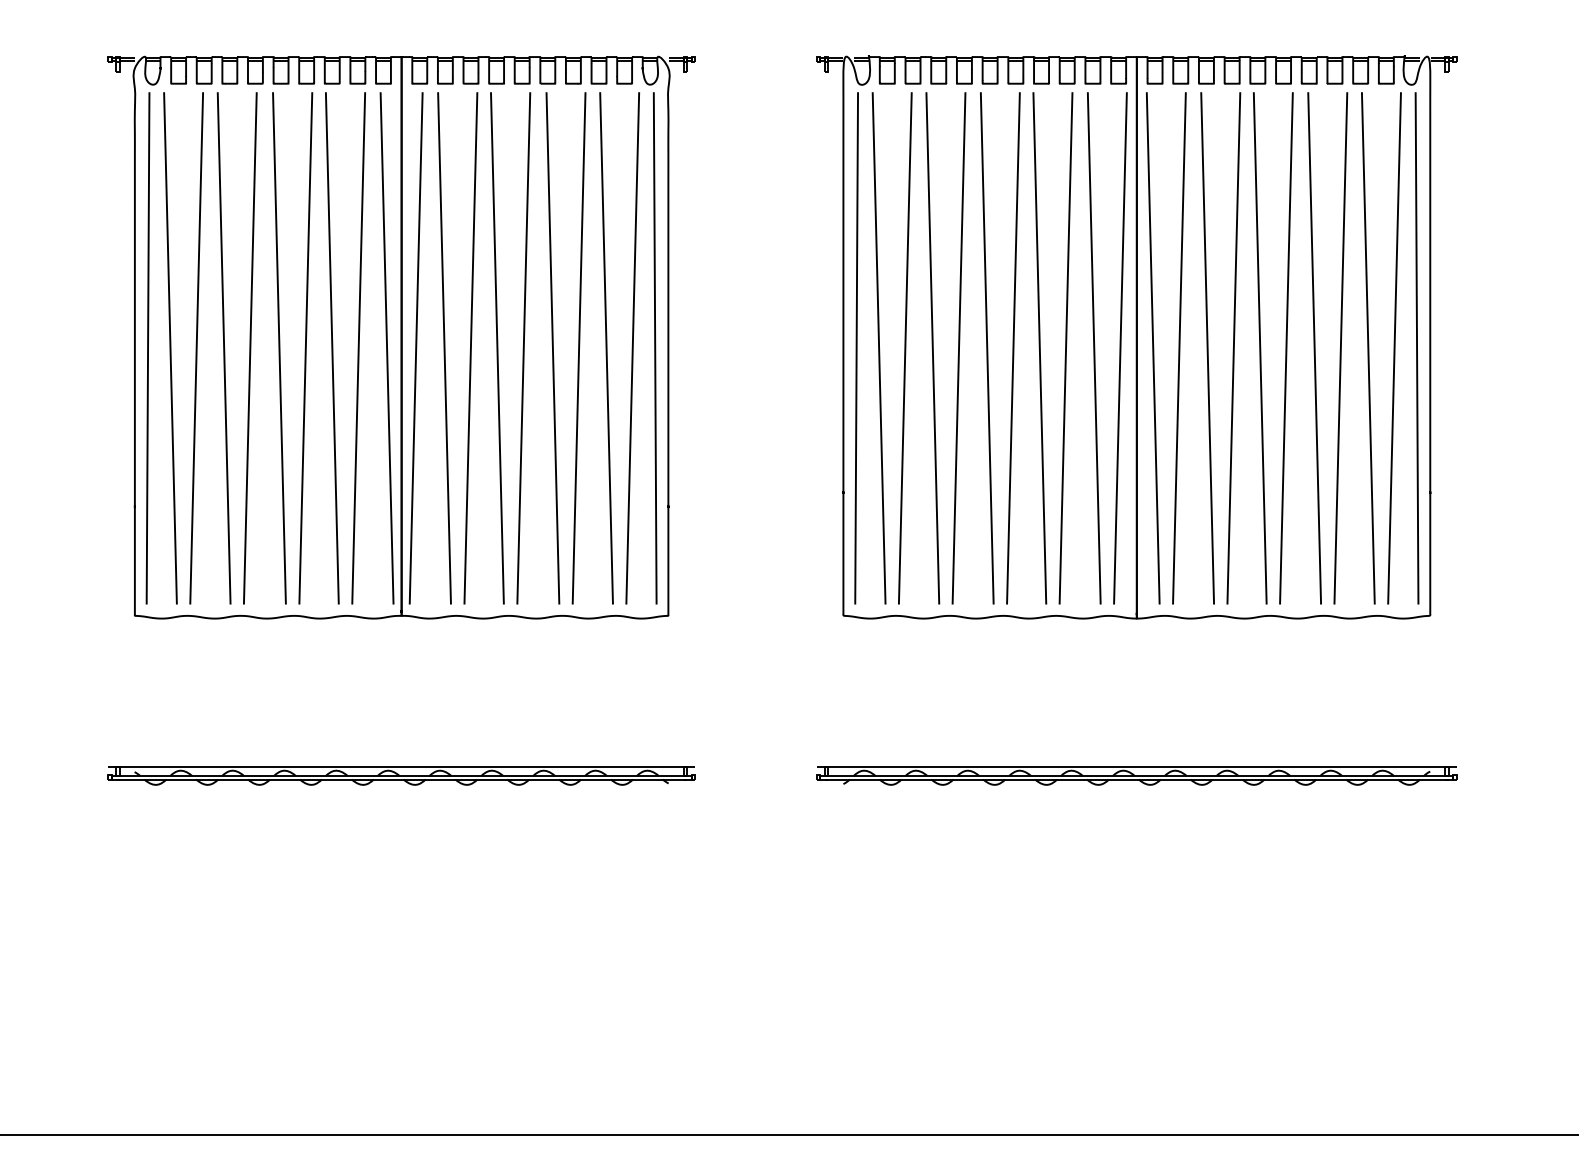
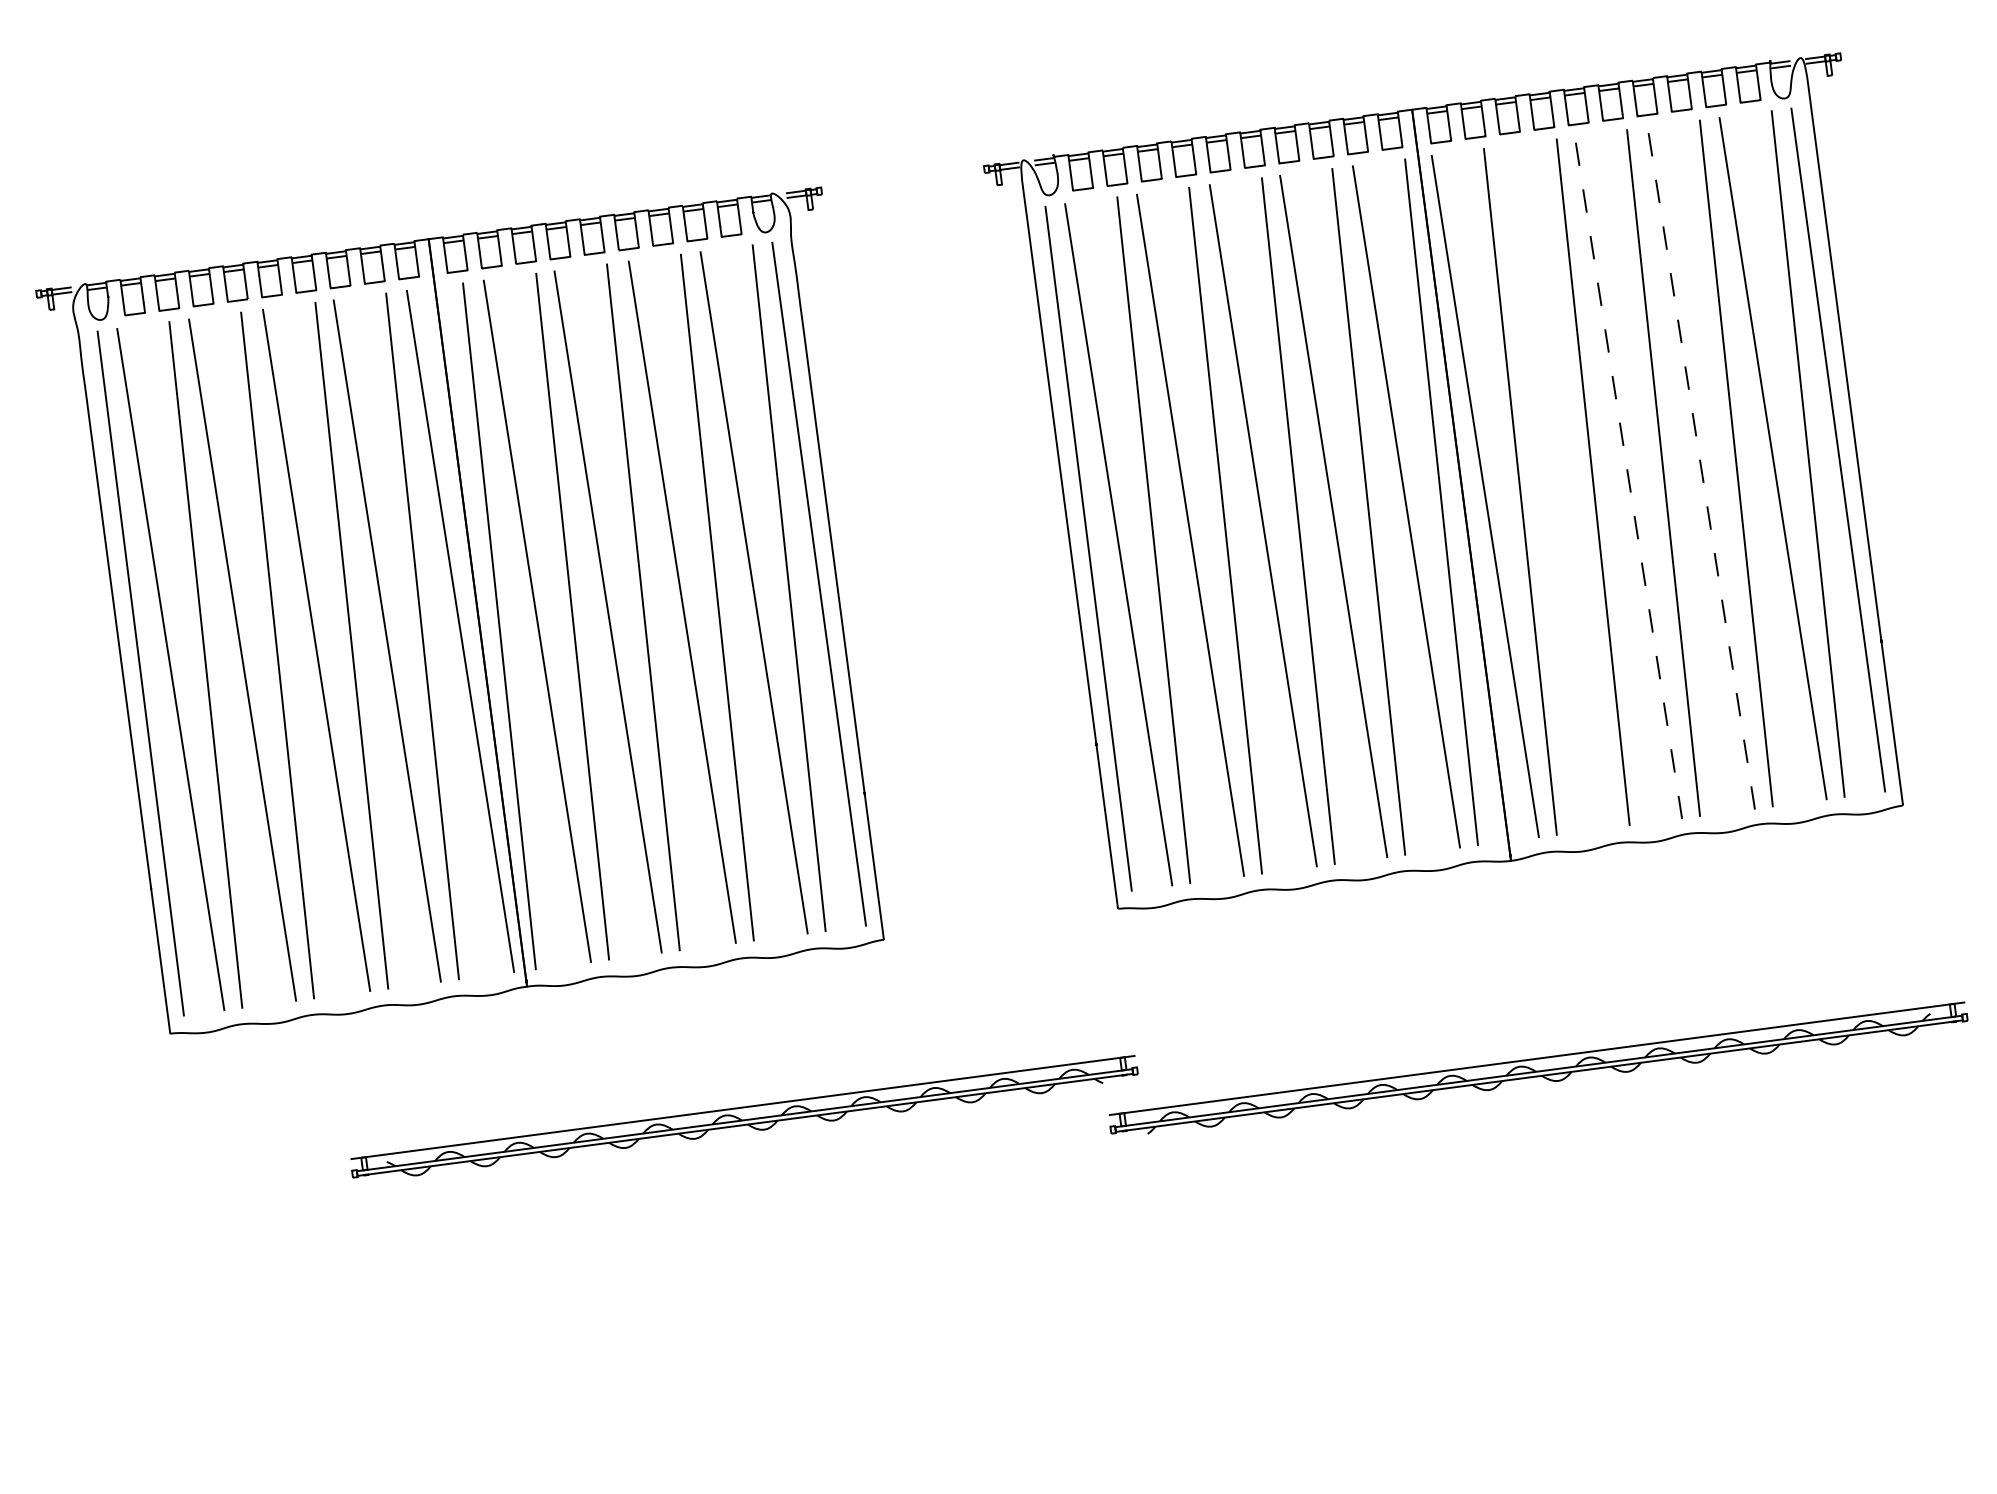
line: (1260, 347) -> (1628, 476), solid -> dashed
line: (1314, 347) -> (1700, 466), solid -> dashed
line: (1207, 348) -> (1557, 487), removed
part: (401, 775) -> (744, 1119), moved

